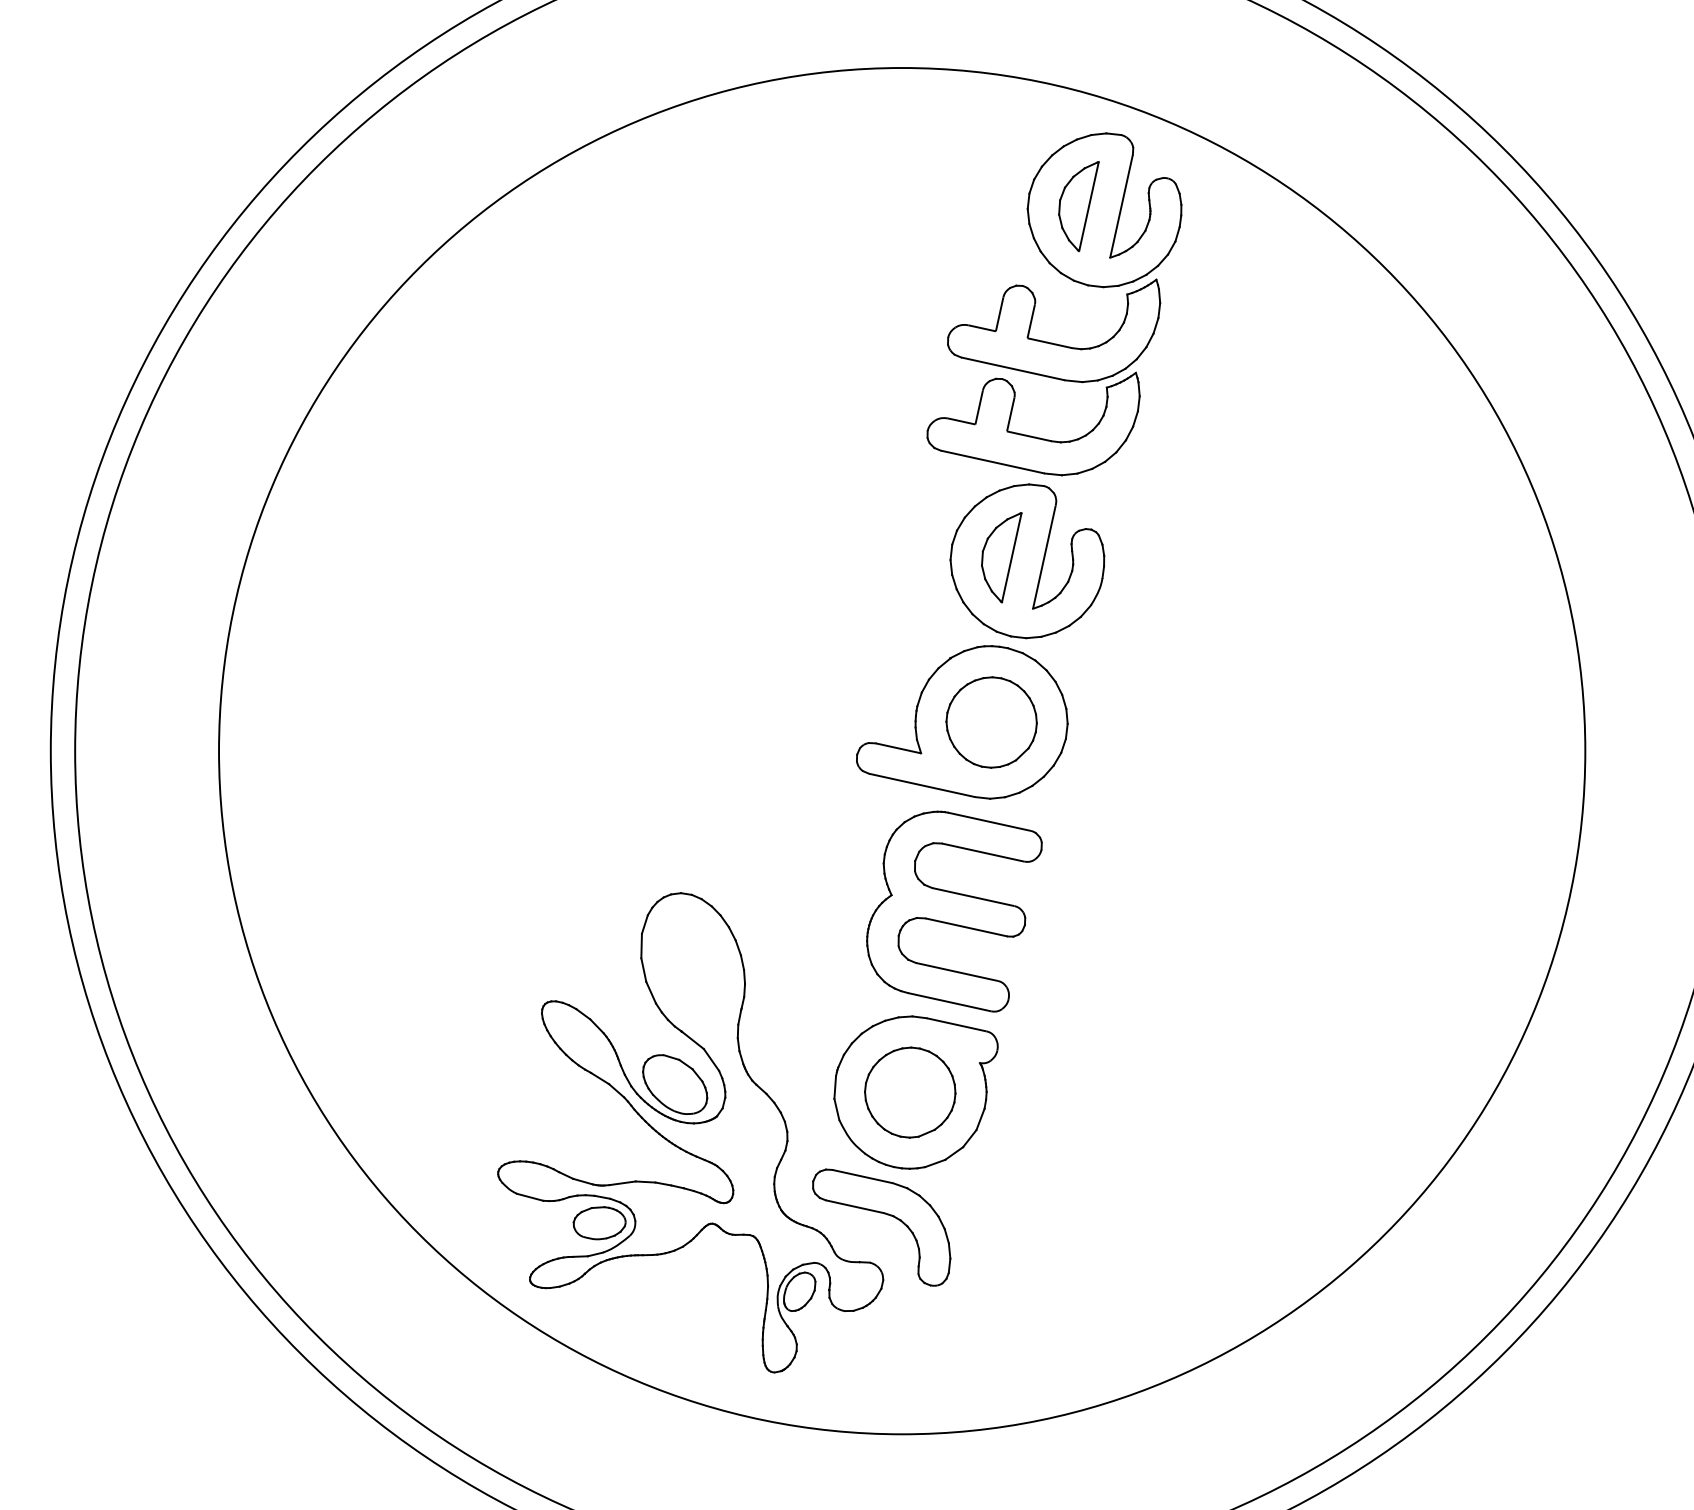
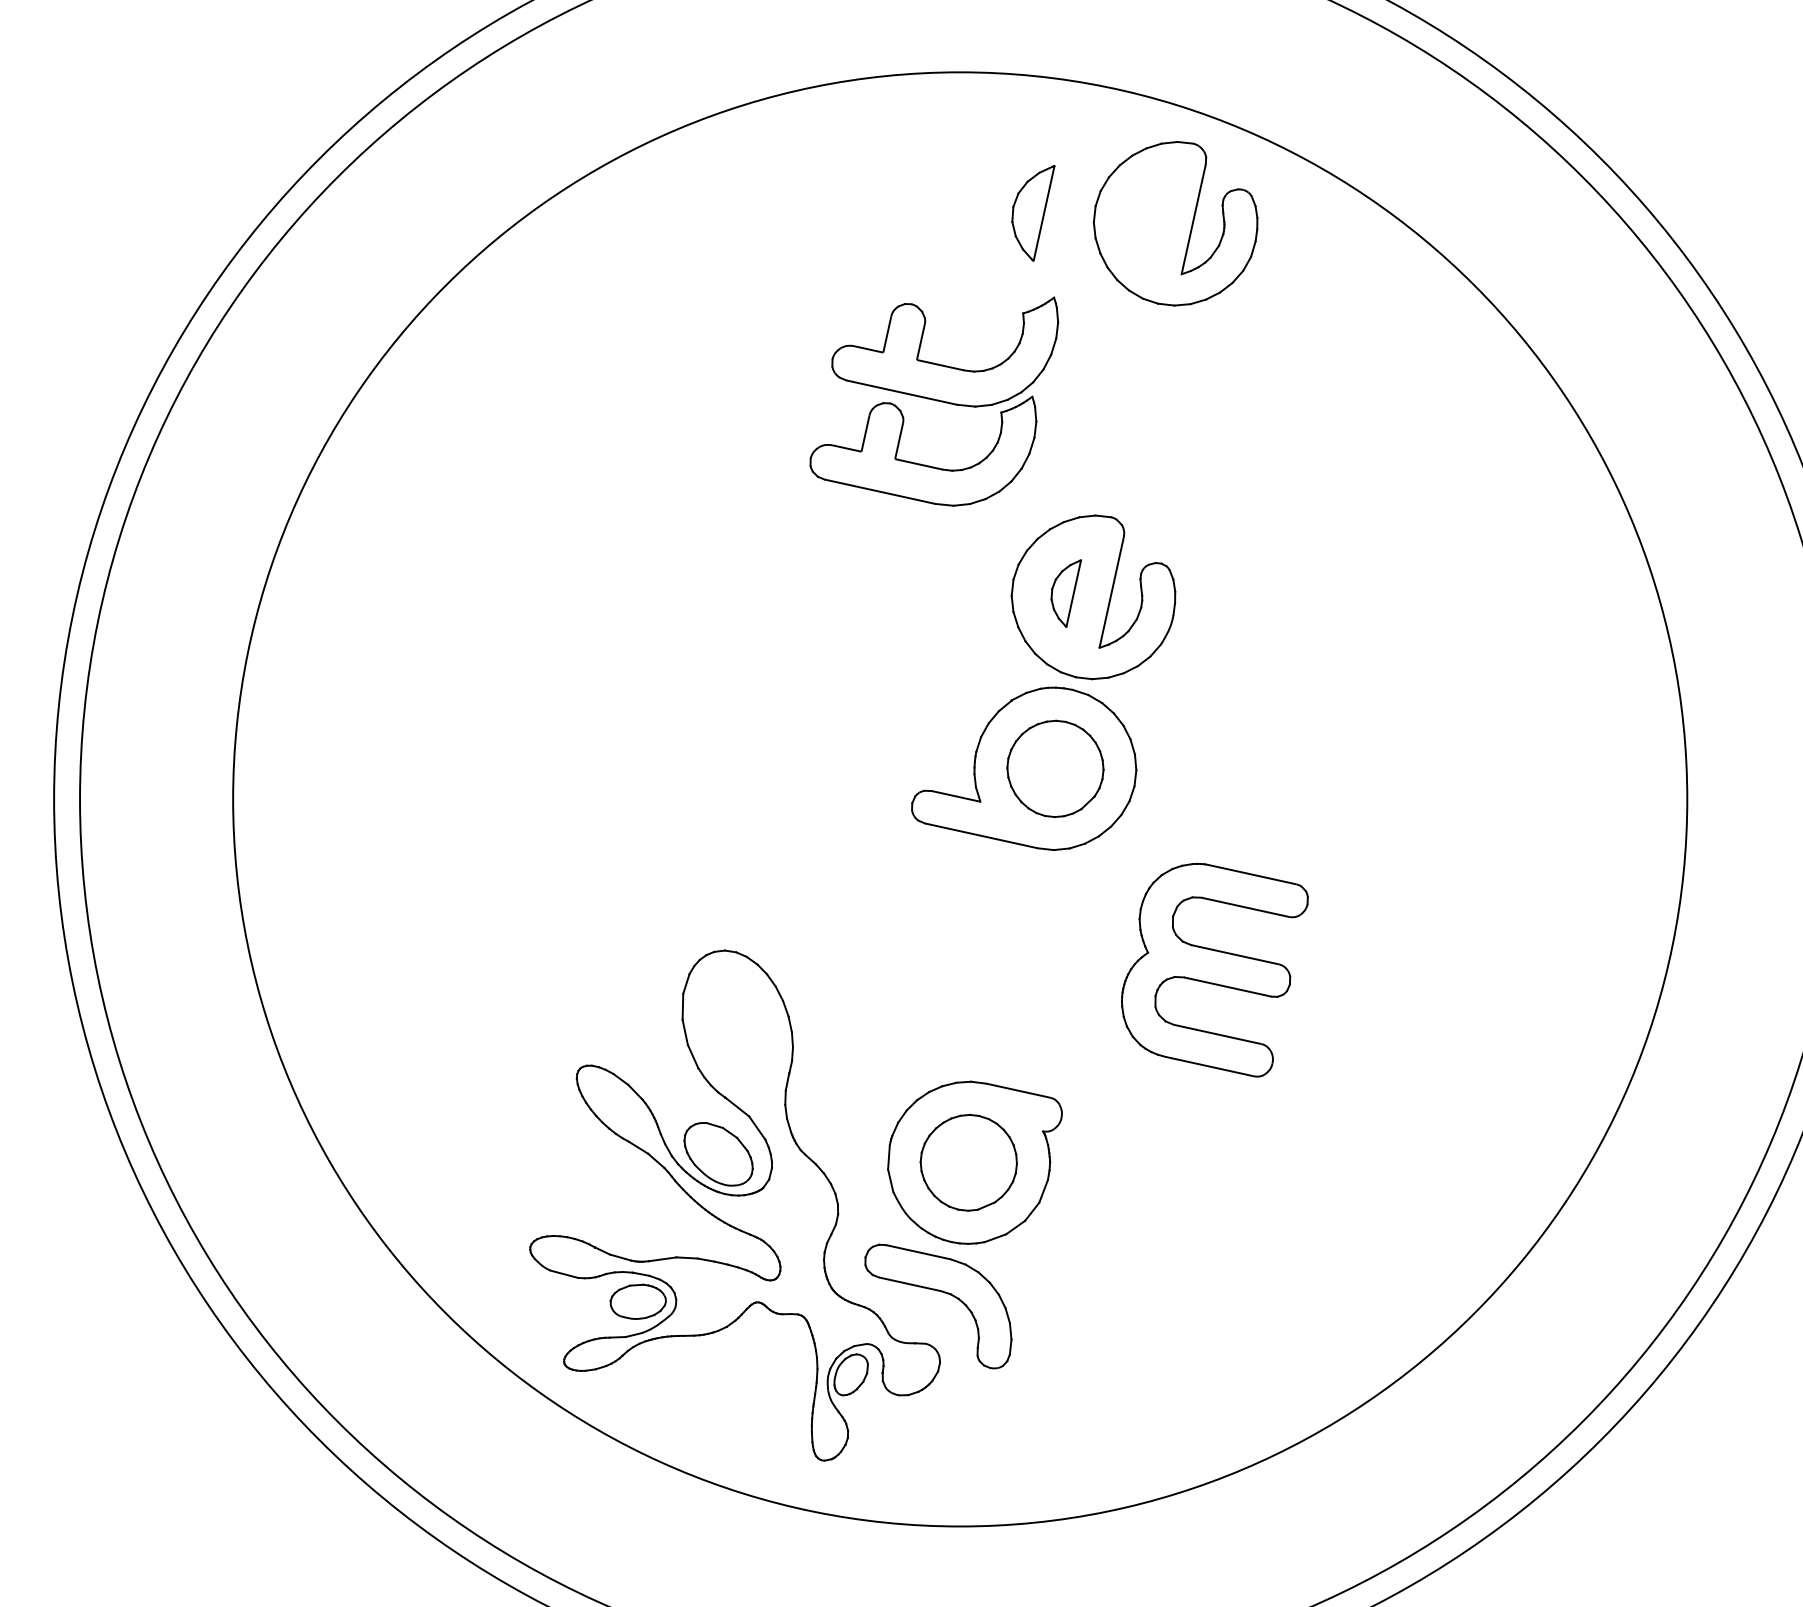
part: (1078, 206) -> (1032, 213), moved
part: (1043, 377) -> (933, 401), moved
part: (1001, 557) -> (1065, 593), size x0.7
part: (954, 911) -> (1214, 970), moved

